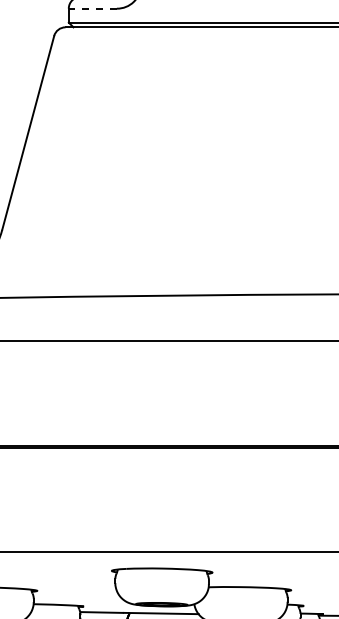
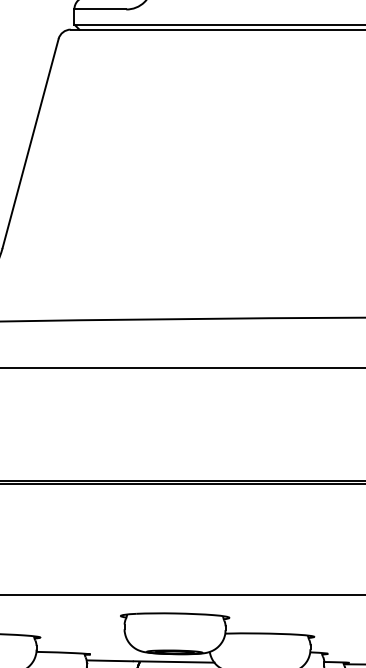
line: (93, 8) -> (100, 9), dashed -> solid

